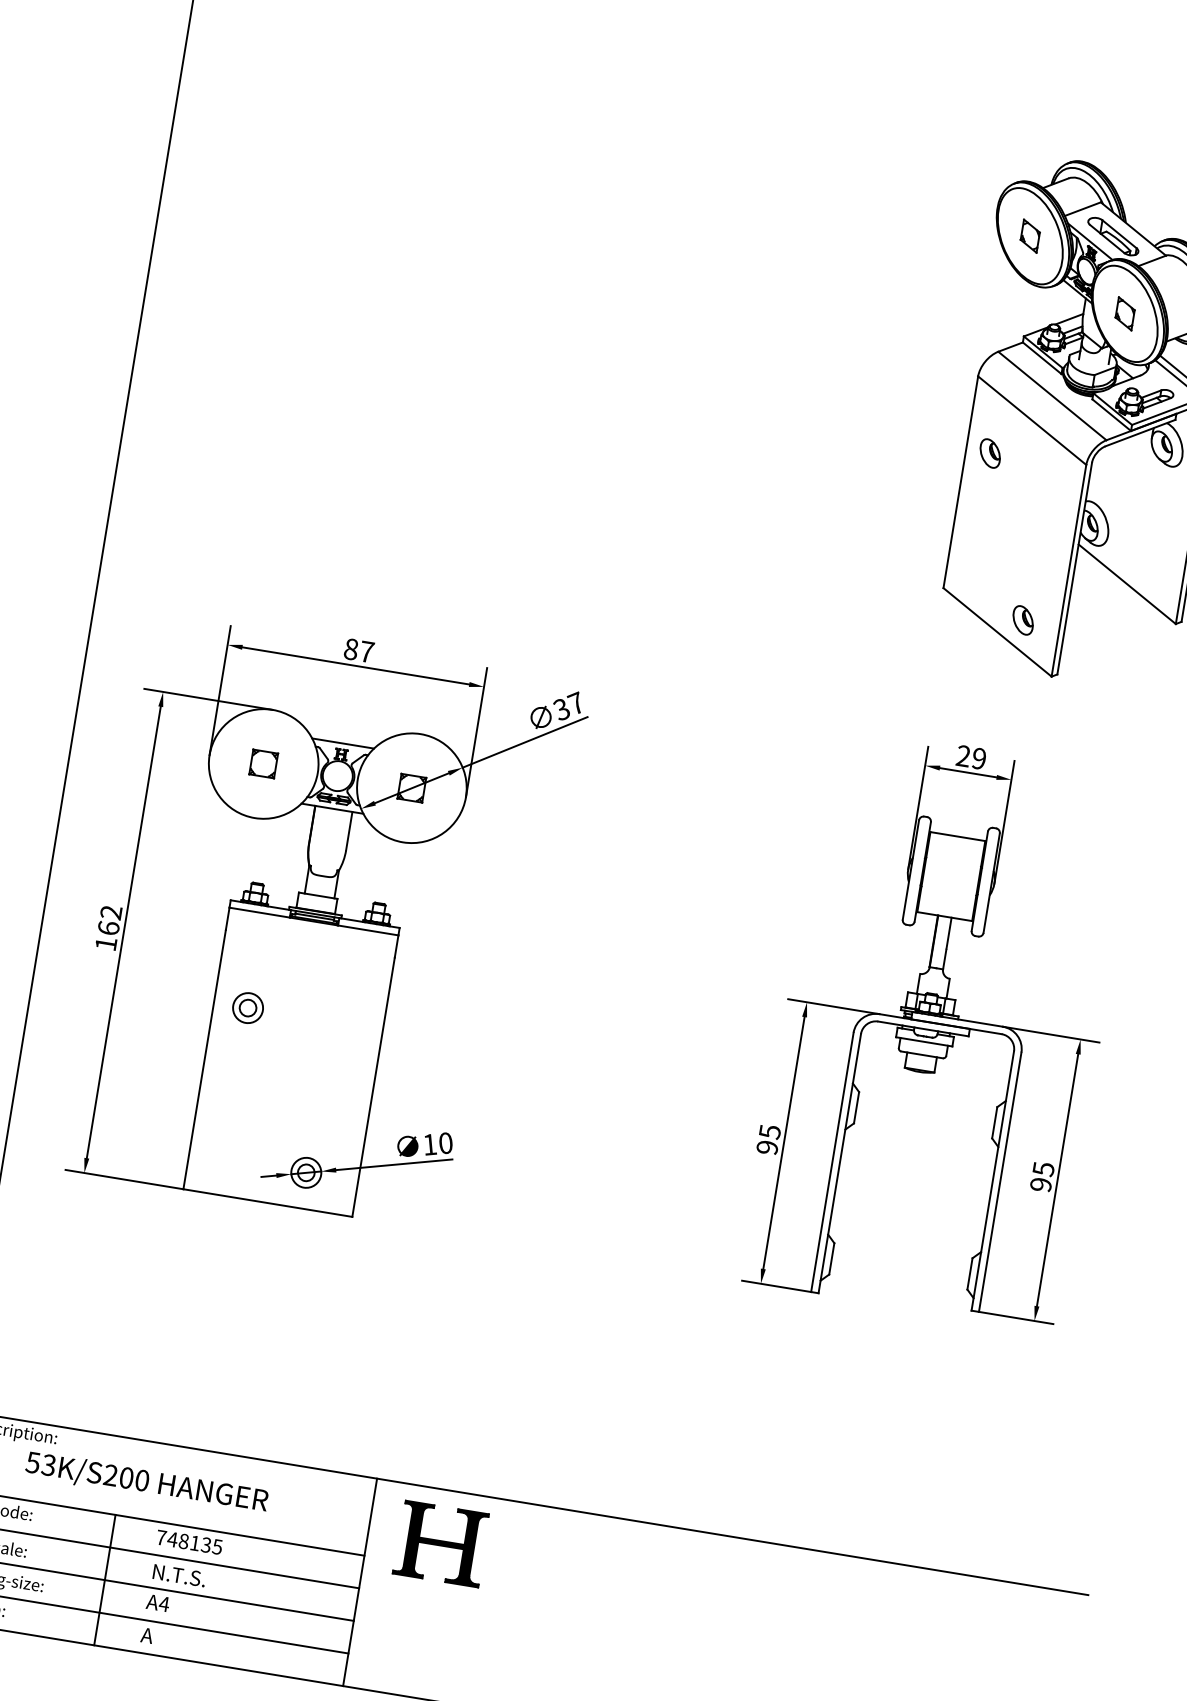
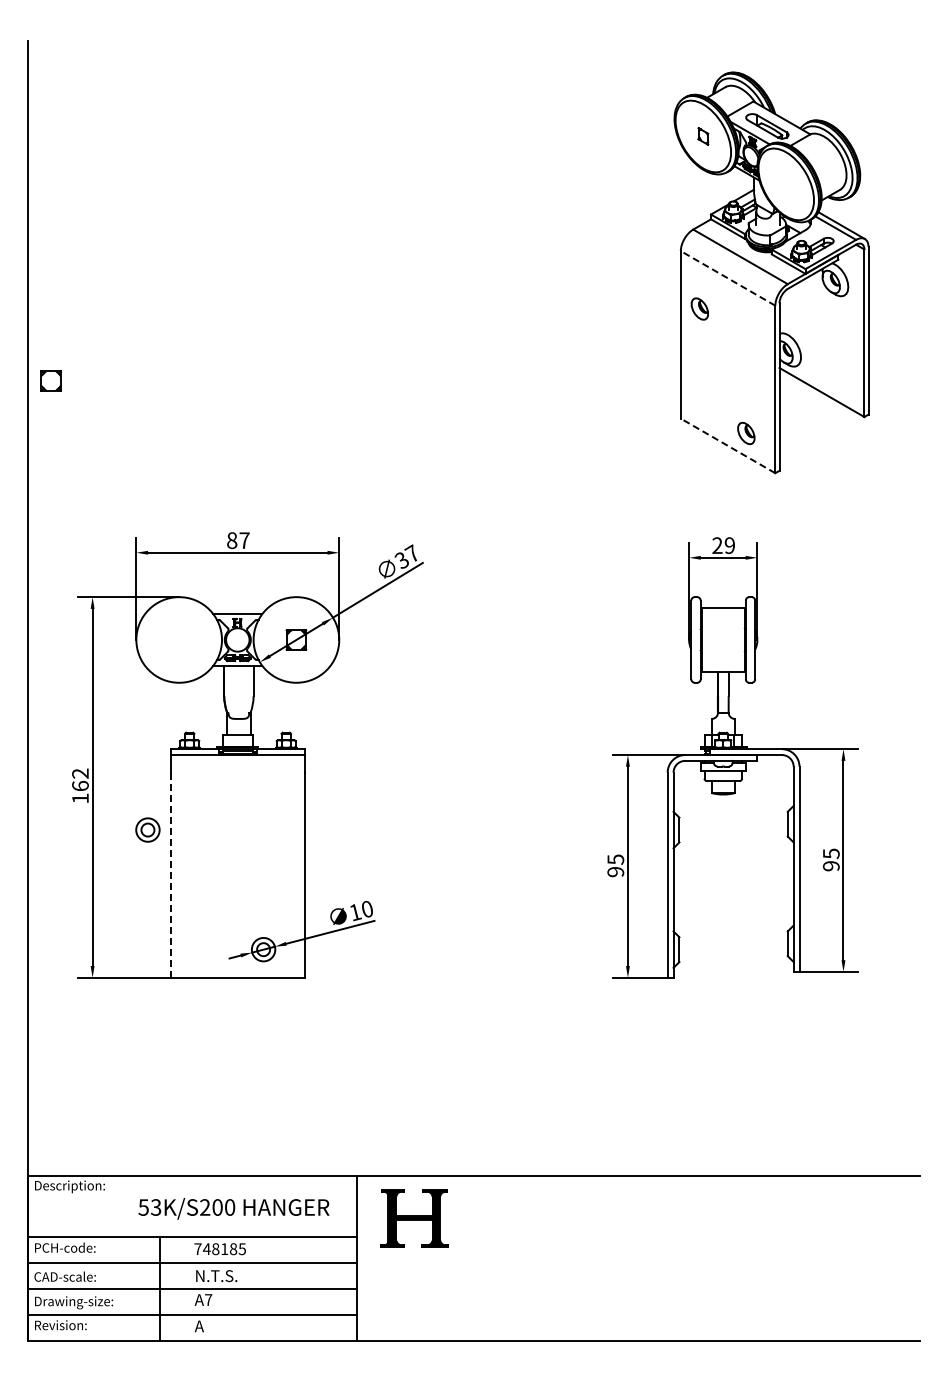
part: (1030, 236) -> (703, 136), size x0.7
part: (1125, 314) -> (786, 184), removed
line: (1032, 420) -> (728, 278), solid -> dashed
line: (998, 631) -> (728, 445), solid -> dashed
part: (262, 763) -> (50, 380), moved
part: (247, 1007) -> (147, 829), moved
line: (203, 1059) -> (170, 875), solid -> dashed
text: (146, 1482) -> (233, 1208), moved
text: (206, 1544) -> (233, 1248), 748135 -> 748185
text: (164, 1603) -> (208, 1299), A4 -> A7

